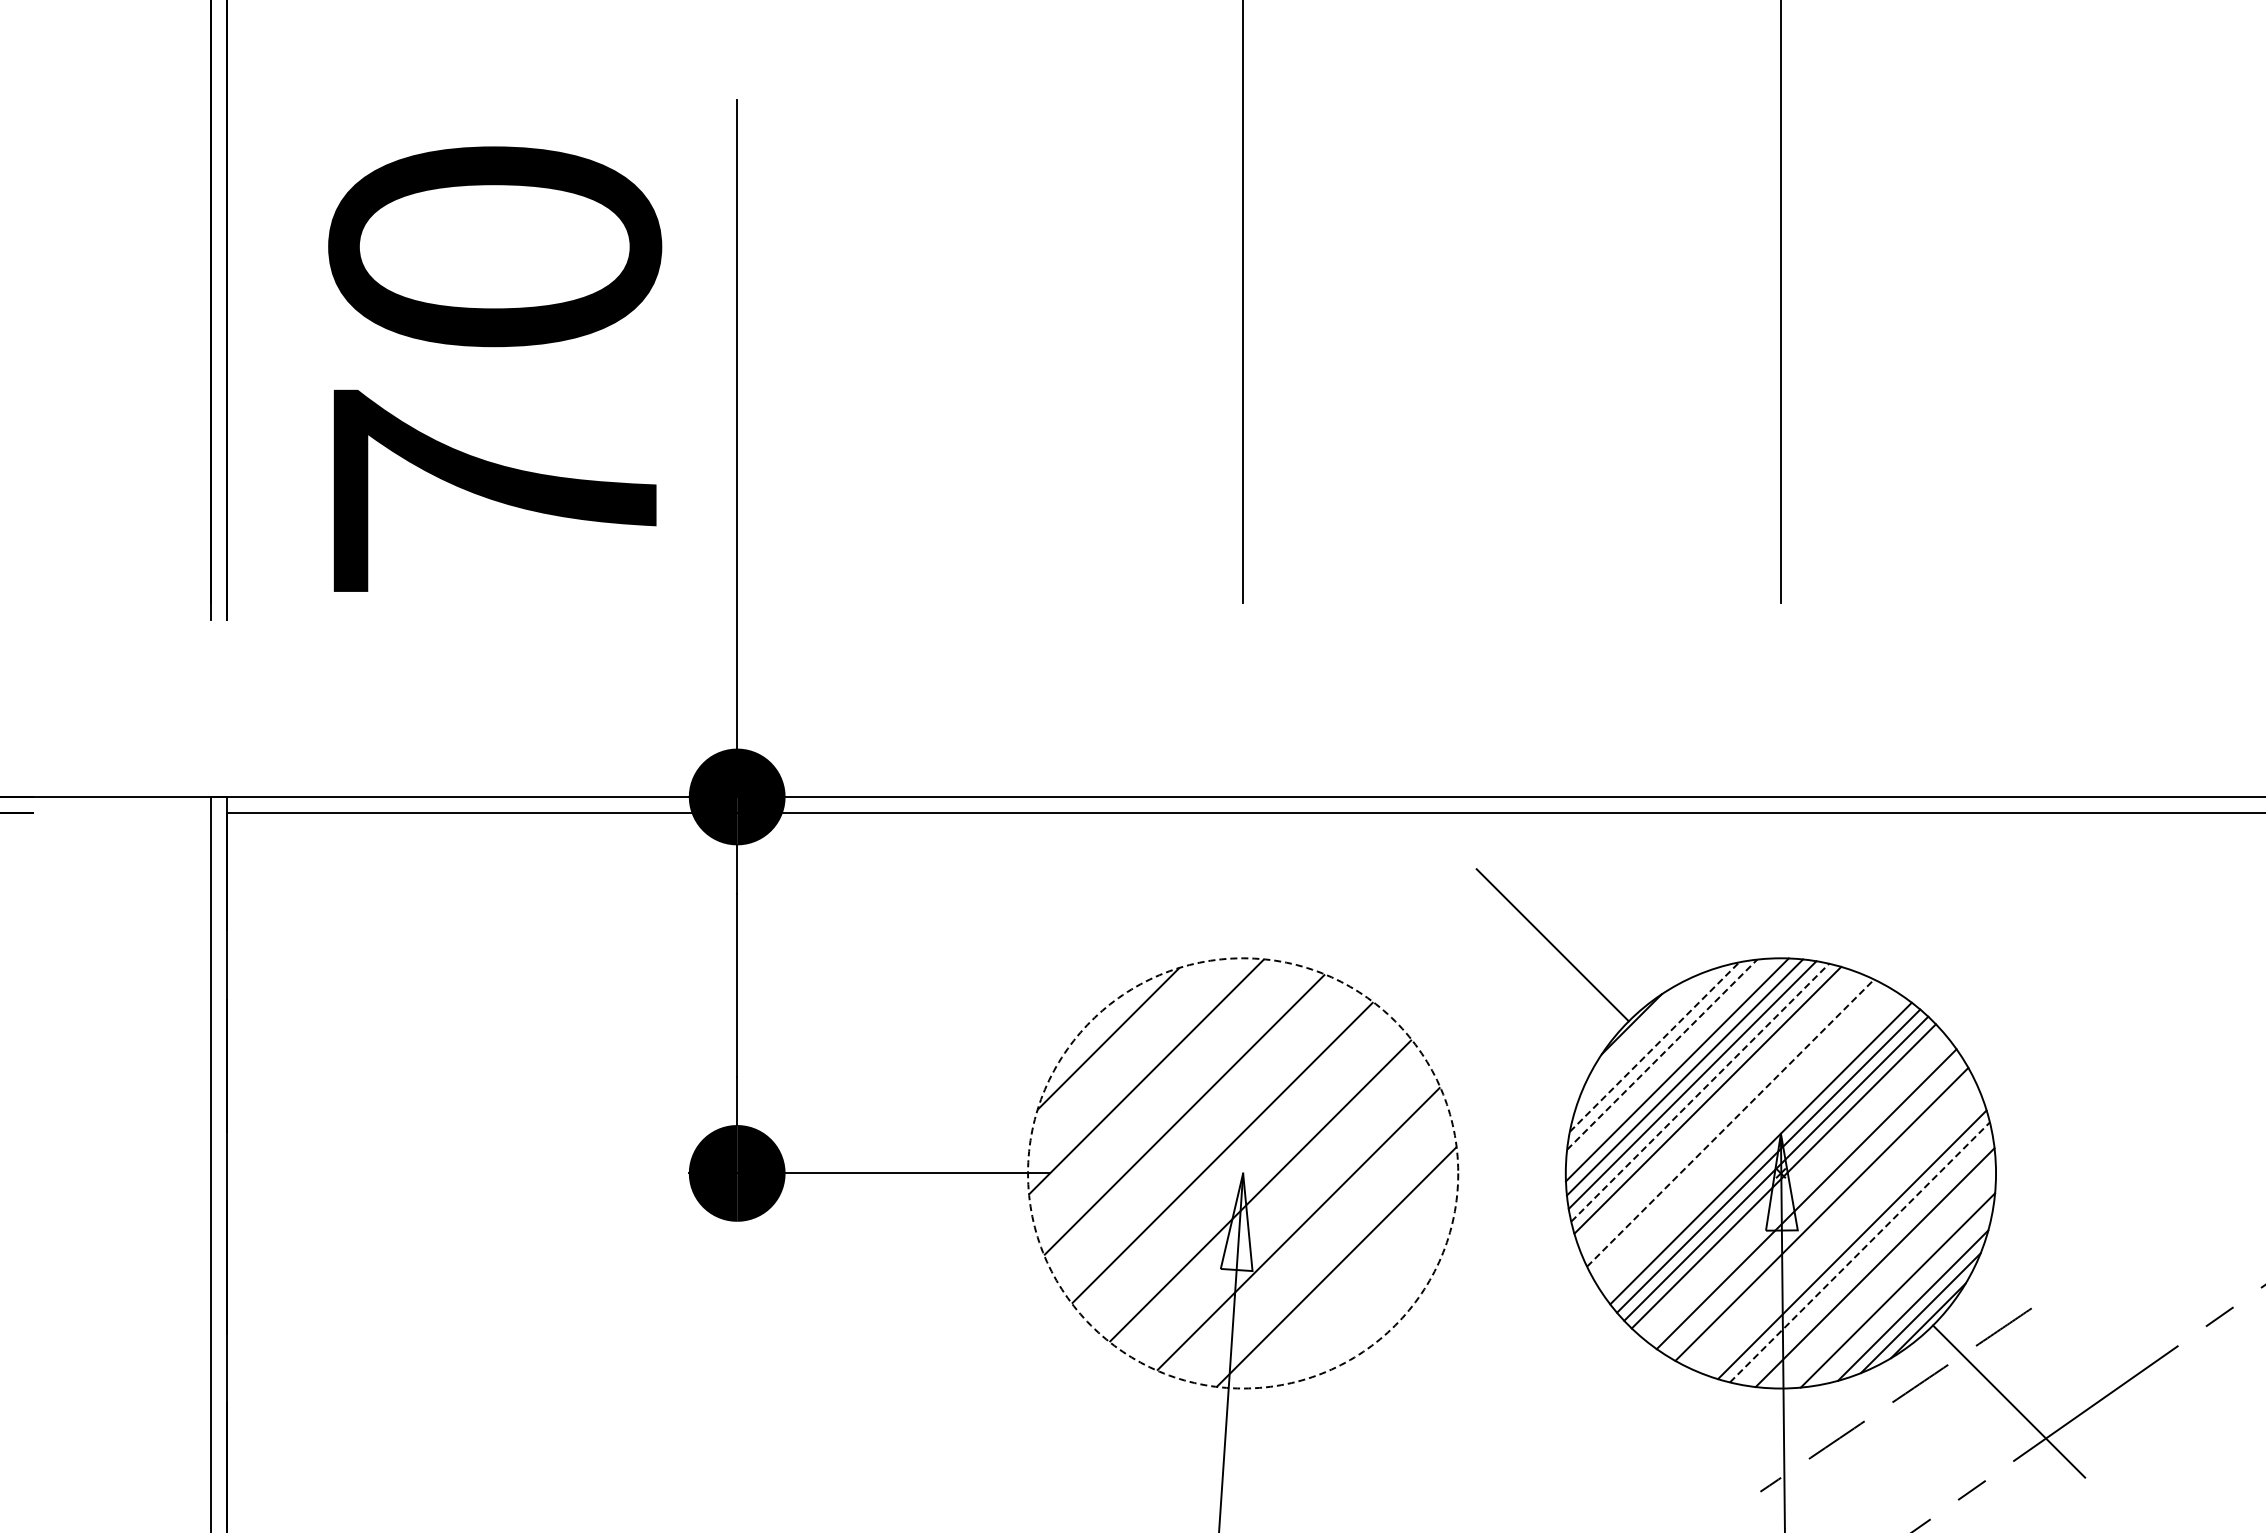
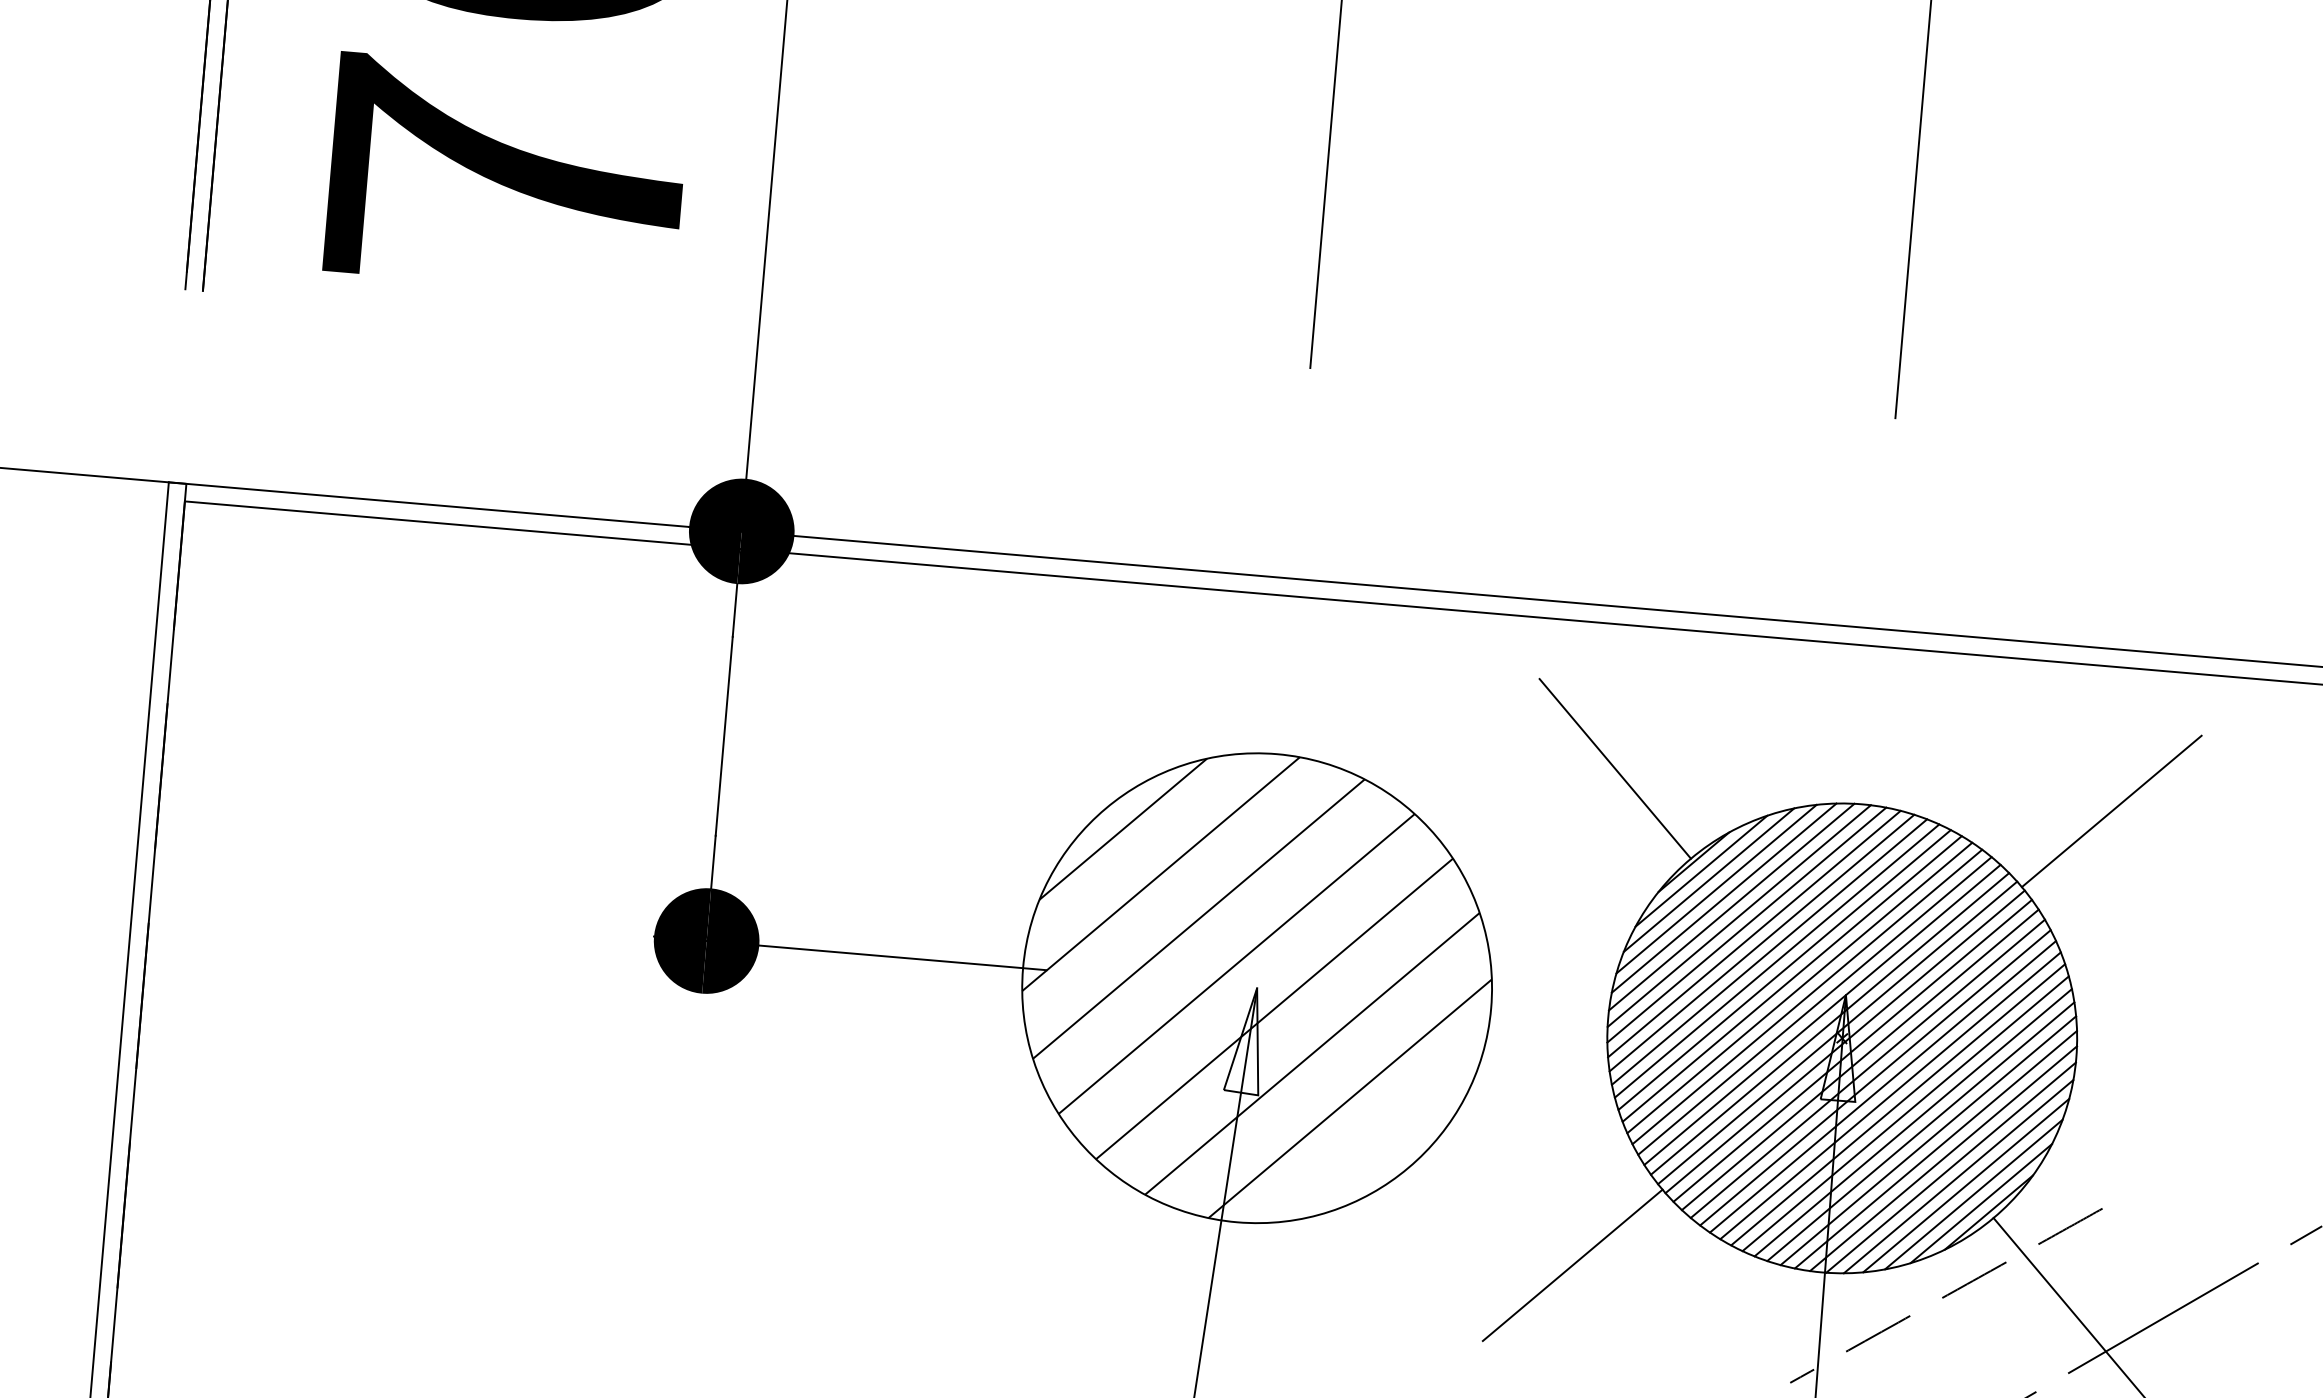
line: (2009, 945) -> (2112, 811), added
line: (1639, 1031) -> (1701, 870), added
line: (1646, 1039) -> (1708, 880), added
line: (1654, 1047) -> (1716, 889), dashed -> solid
line: (1662, 1054) -> (1724, 897), dashed -> solid
line: (1669, 1062) -> (1731, 907), added
line: (1700, 1092) -> (1762, 942), dashed -> solid
line: (1715, 1107) -> (1777, 960), added
line: (1722, 1115) -> (1784, 969), added
line: (1731, 1122) -> (1793, 978), dashed -> solid
line: (1738, 1130) -> (1800, 987), added
line: (1745, 1138) -> (1806, 997), added
line: (1753, 1145) -> (1815, 1005), added
circle: (1243, 1173) -> (1257, 988), dashed -> solid
line: (1791, 1183) -> (1852, 1050), added
line: (1799, 1191) -> (1860, 1059), added
line: (1813, 1206) -> (1874, 1077), added
line: (1829, 1221) -> (1890, 1095), added
line: (1836, 1229) -> (1897, 1104), added
line: (1844, 1237) -> (1905, 1114), added
line: (1859, 1252) -> (1920, 1131), dashed -> solid
line: (1867, 1260) -> (1928, 1141), added
line: (1882, 1275) -> (1943, 1158), added
line: (1890, 1282) -> (1951, 1167), added
line: (1905, 1297) -> (1966, 1185), added
line: (1552, 1401) -> (1572, 1265), added

